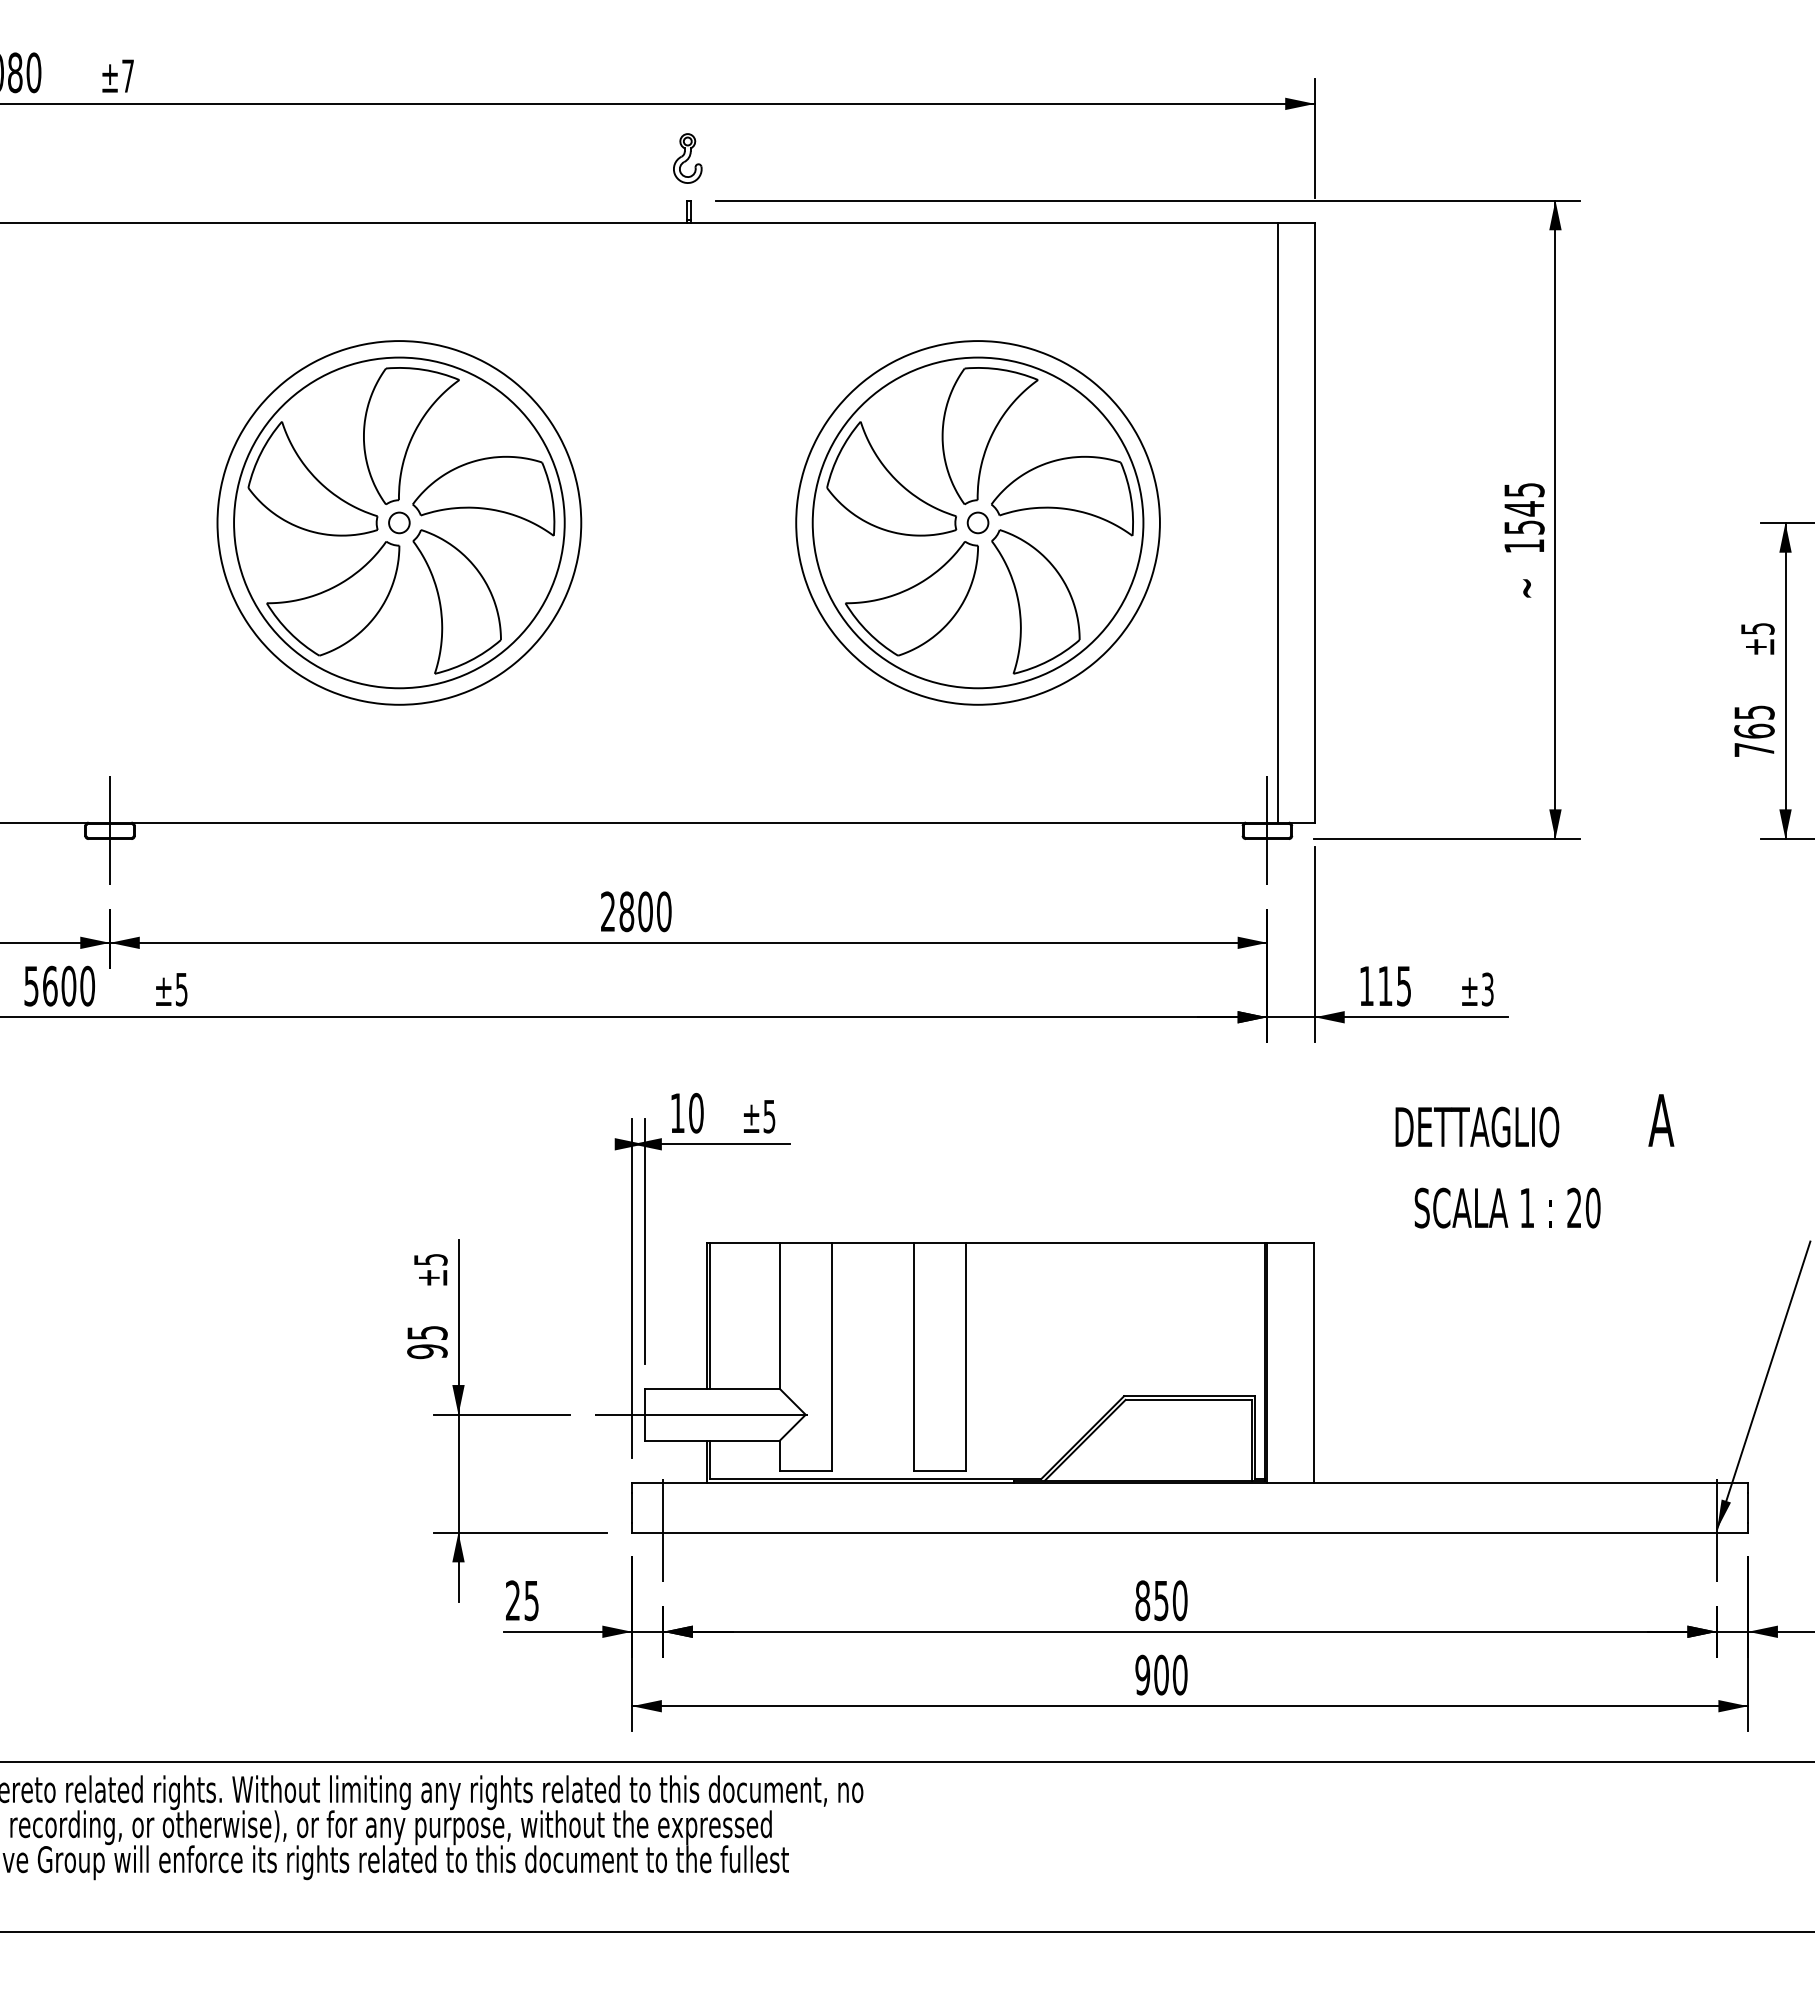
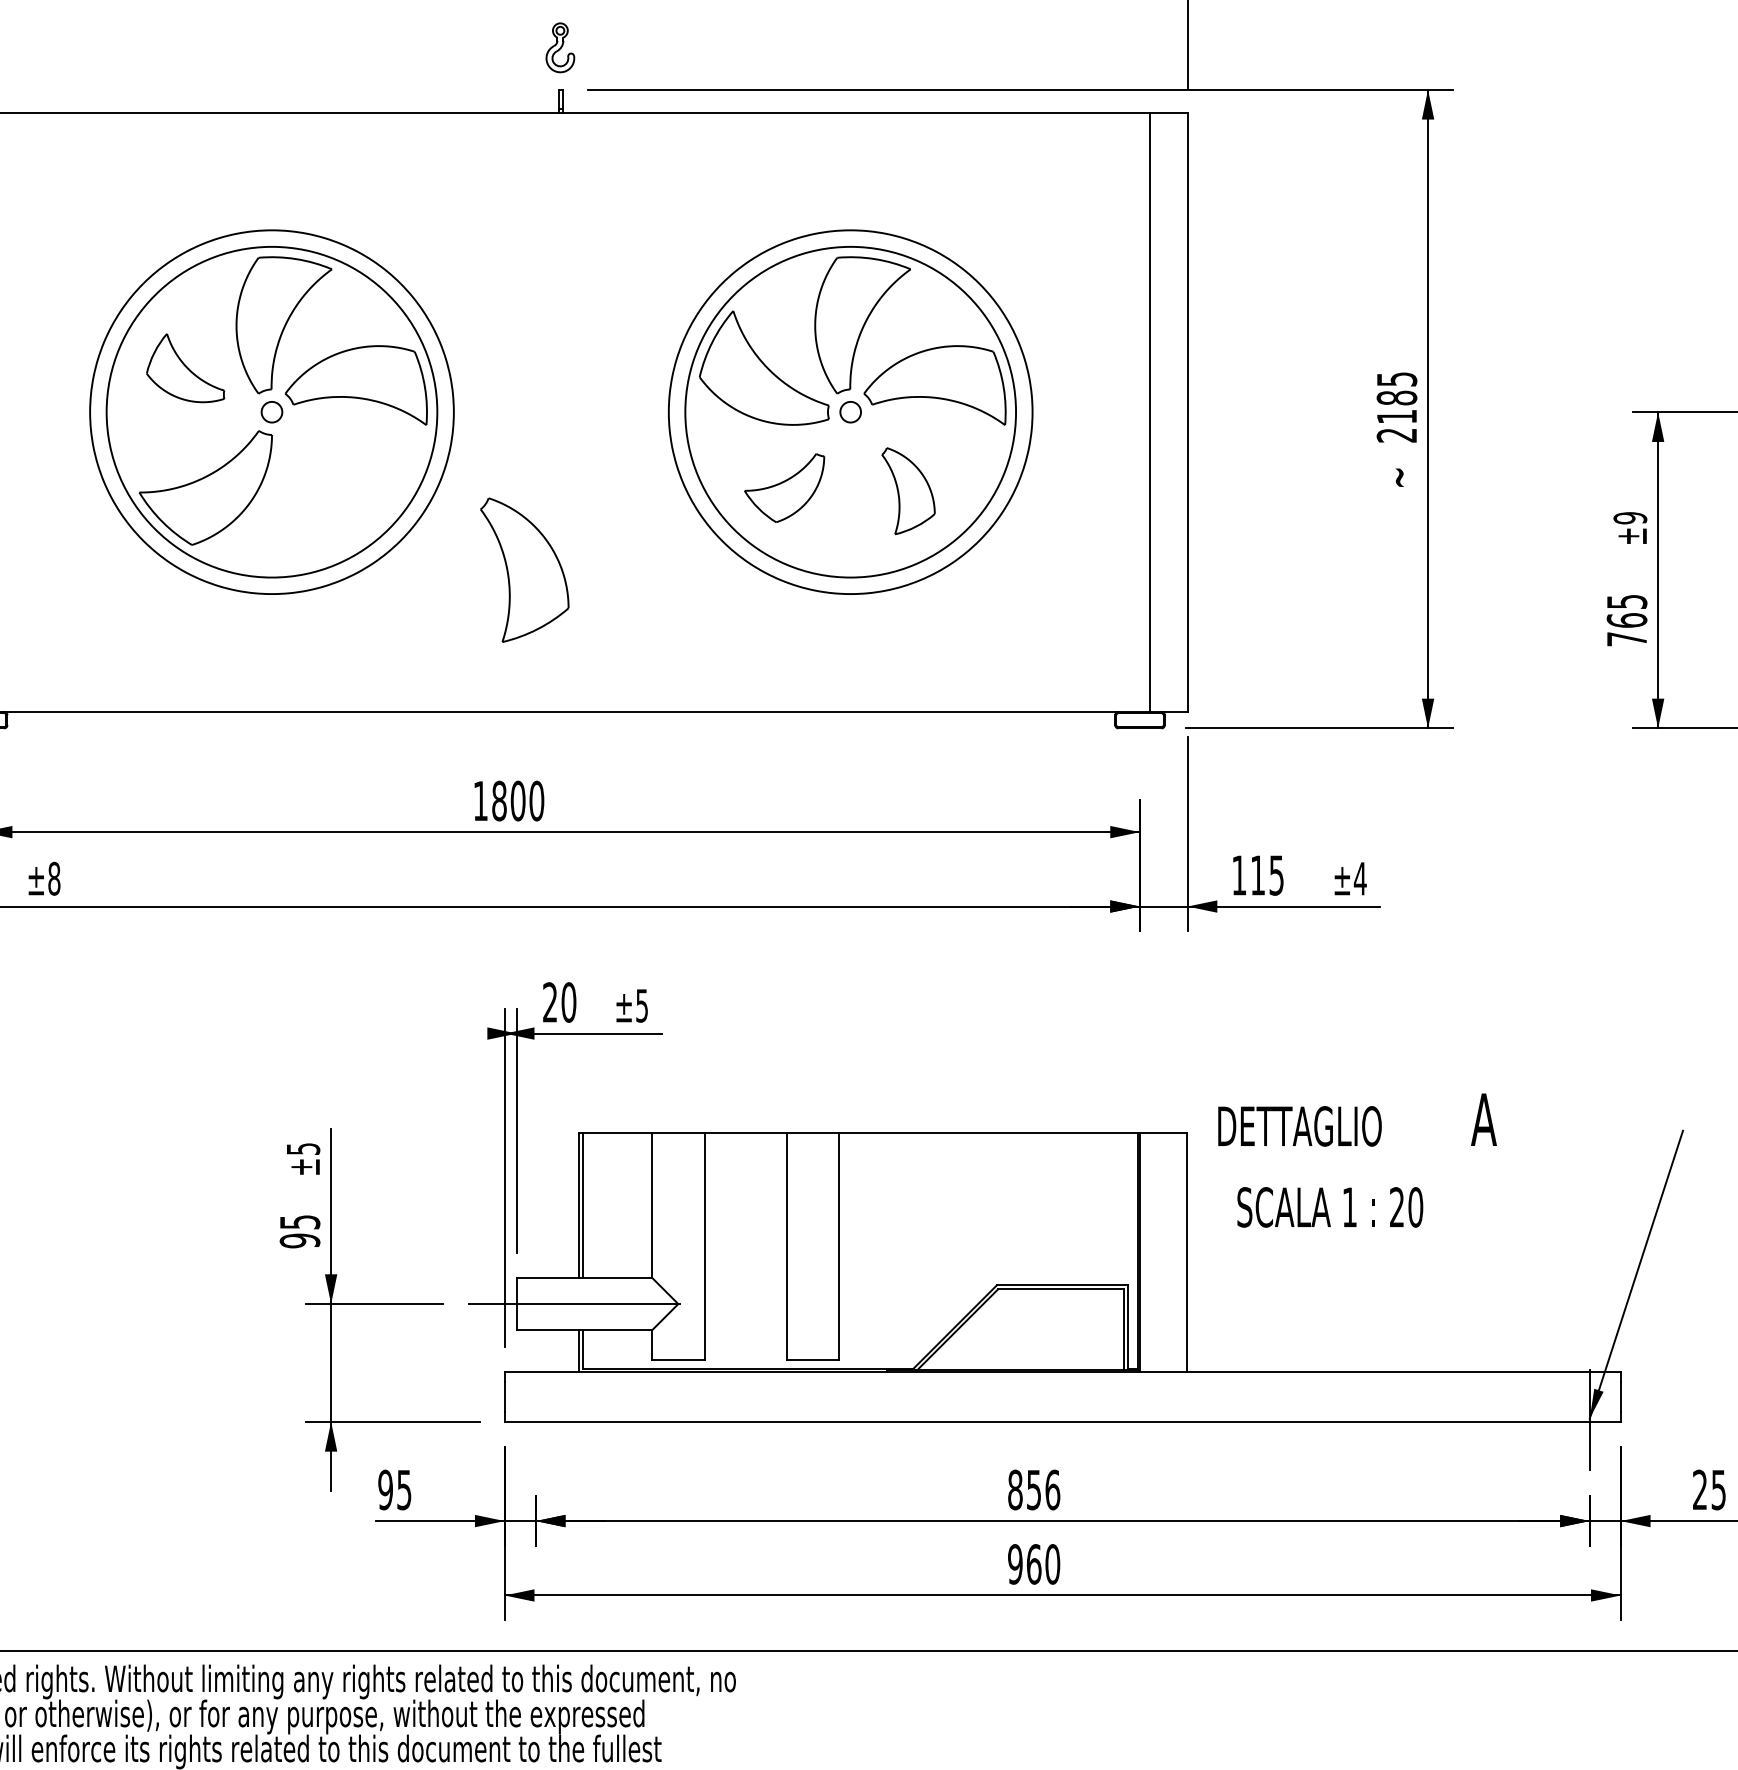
part: (312, 478) -> (185, 367), size x0.6
text: (1524, 527) -> (1397, 416), 1545 -> 2185
part: (911, 598) -> (784, 487), size x0.6
part: (456, 601) -> (524, 569), moved
part: (1035, 601) -> (908, 490), size x0.6
text: (1757, 628) -> (1630, 517), ±5 -> ±9
line: (1267, 830) -> (1140, 719), removed
text: (607, 911) -> (480, 800), 2800 -> 1800
text: (181, 989) -> (54, 878), ±5 -> ±8
text: (1487, 989) -> (1360, 878), ±3 -> ±4
text: (677, 1112) -> (550, 1001), 10 -> 20
text: (1534, 1161) -> (1357, 1160), moved
line: (663, 1530) -> (536, 1419), removed
text: (512, 1600) -> (385, 1489), 25 -> 95
text: (1179, 1600) -> (1052, 1489), 850 -> 856
text: (1161, 1674) -> (1034, 1563), 900 -> 960

